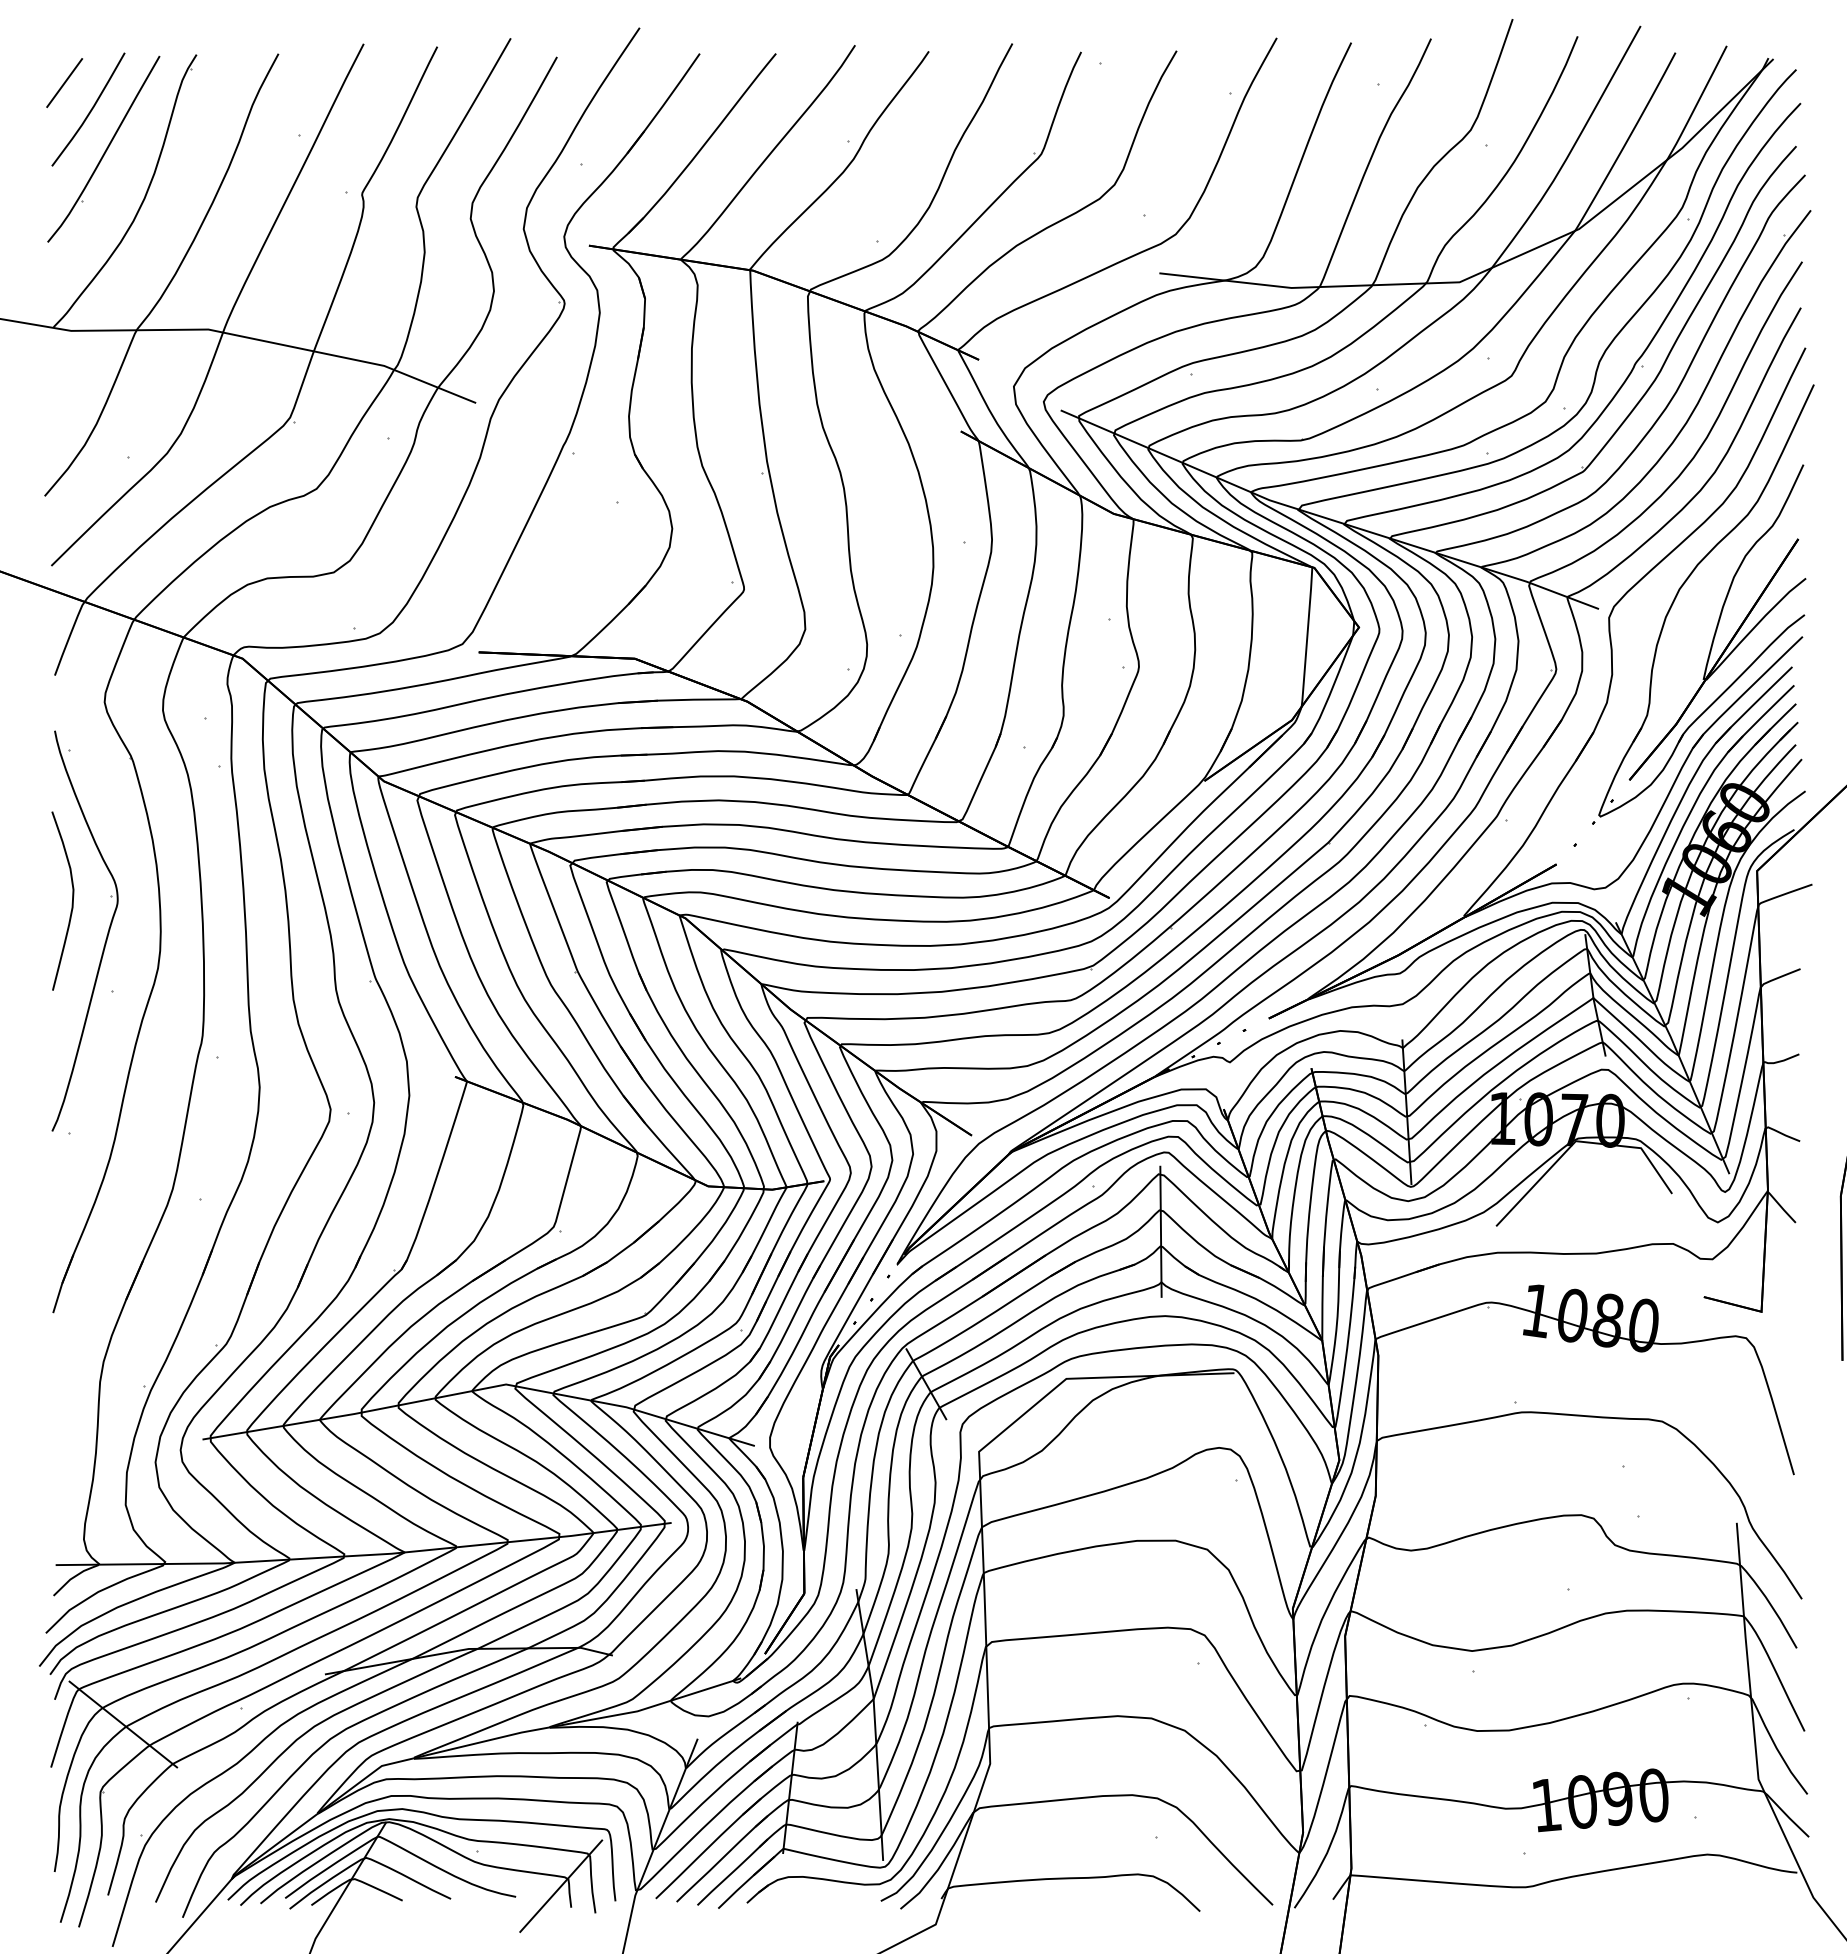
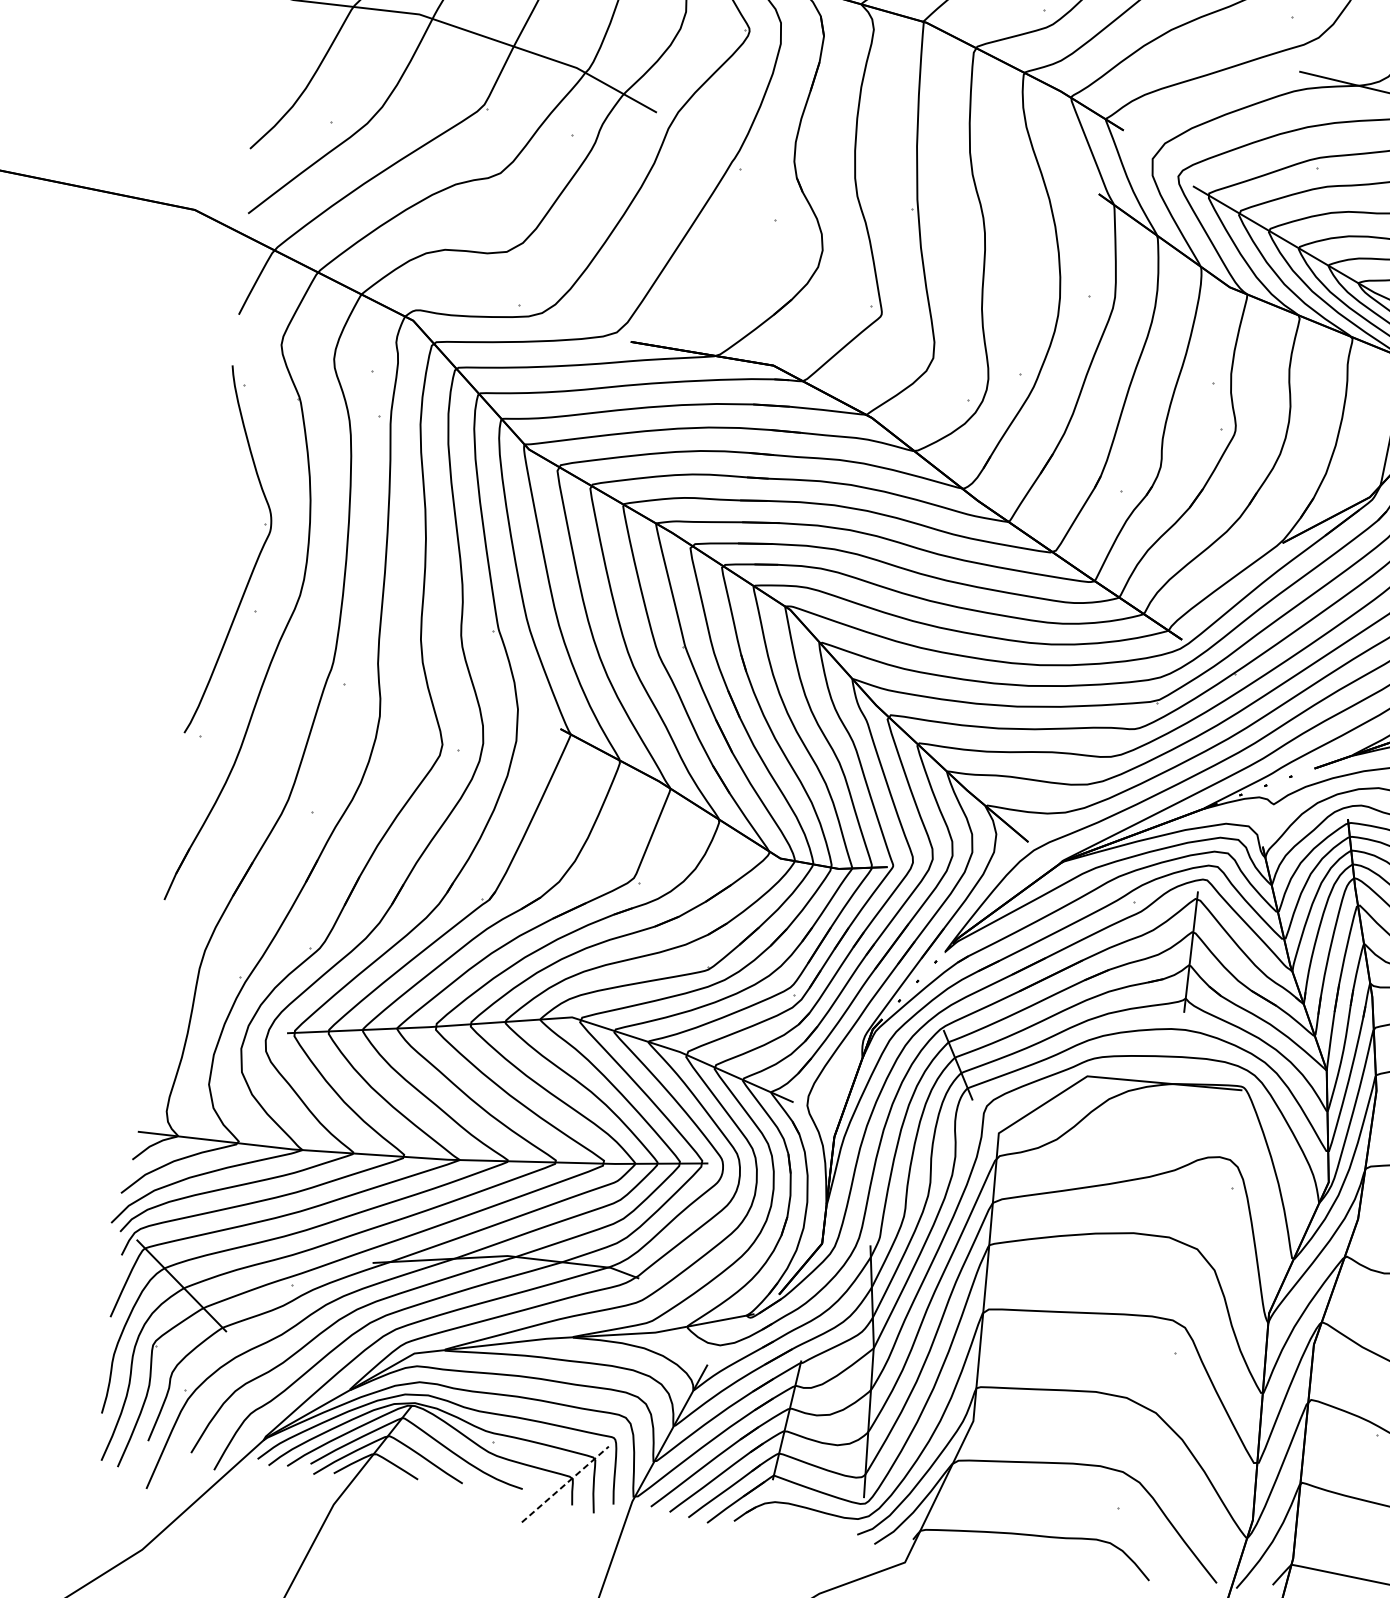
curve: (71, 903) -> (228, 525), removed
line: (561, 1885) -> (565, 1483), solid -> dashed

